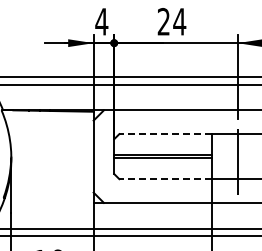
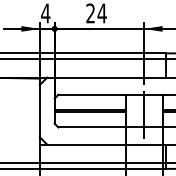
line: (165, 134) -> (91, 95), dashed -> solid
line: (165, 179) -> (91, 127), dashed -> solid

